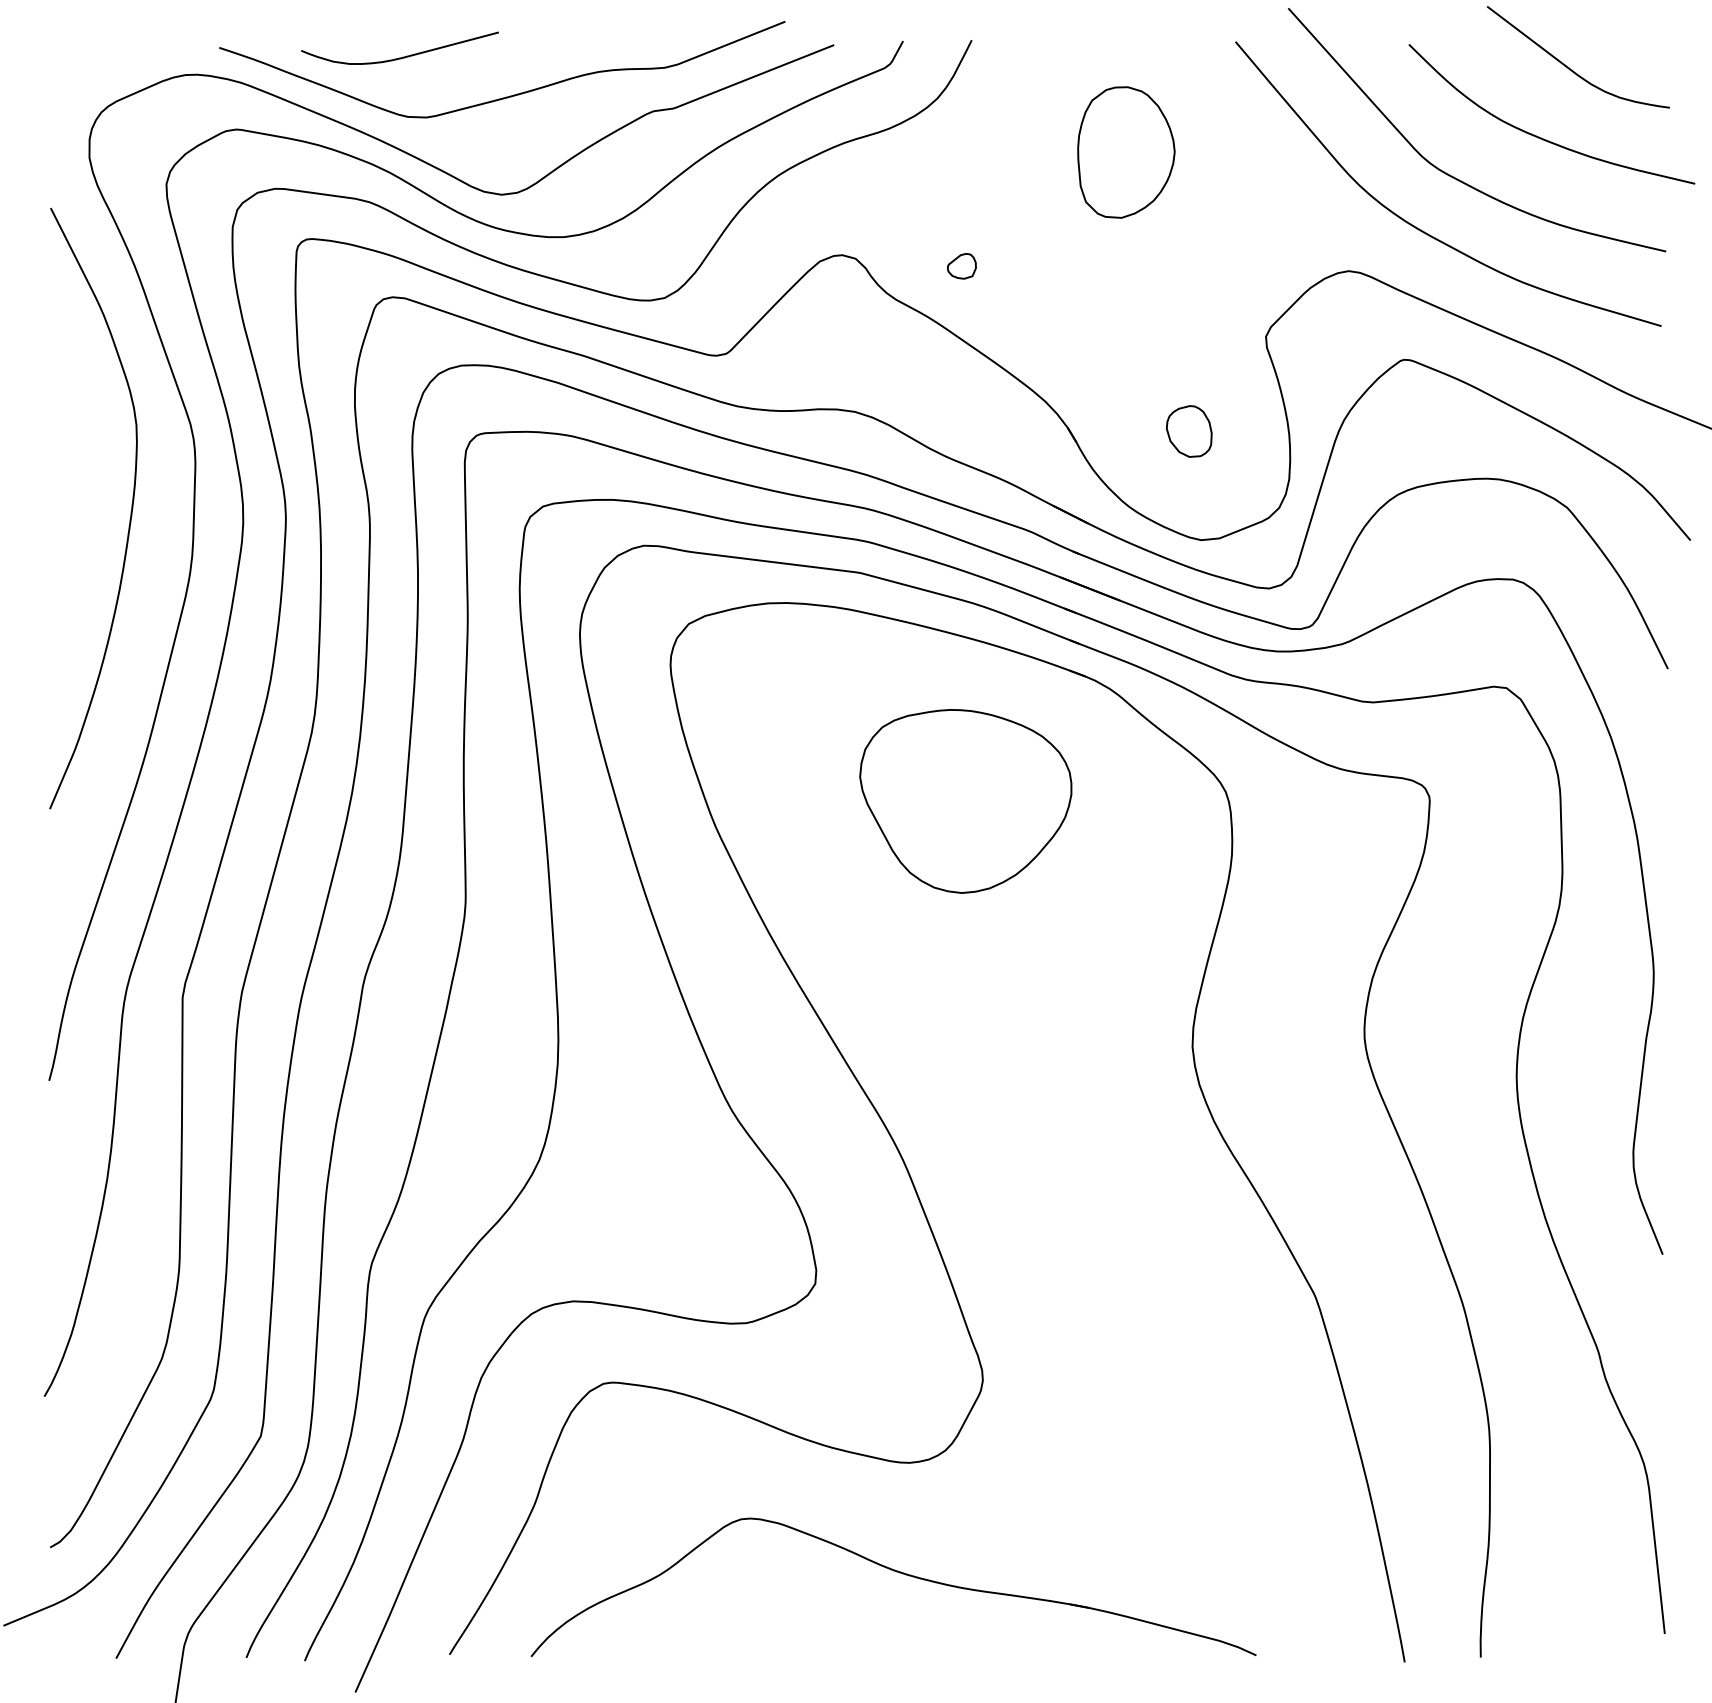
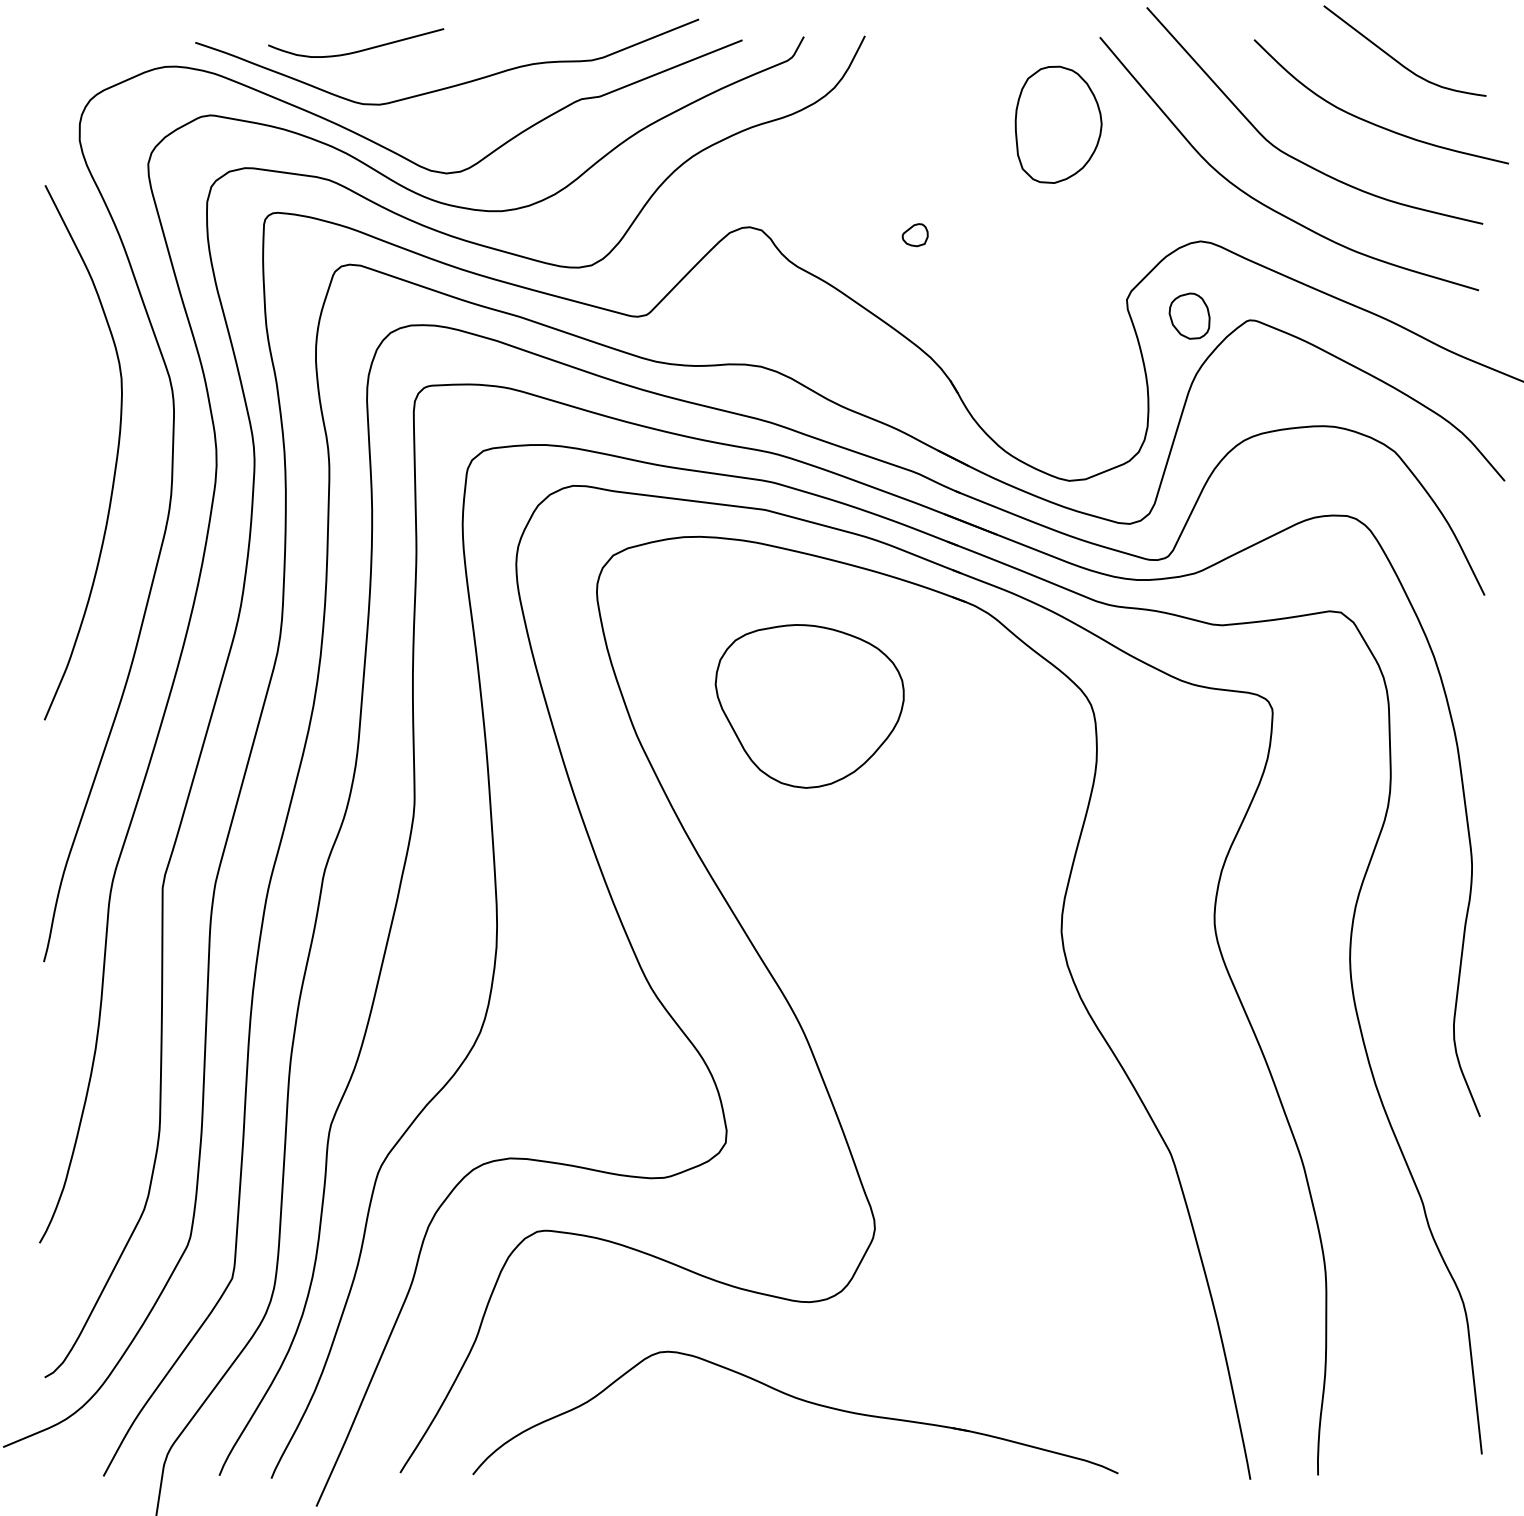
part: (1126, 152) -> (1058, 124), moved
part: (961, 266) -> (914, 235), moved
part: (1189, 430) -> (1189, 315), moved
part: (965, 801) -> (809, 706), moved

